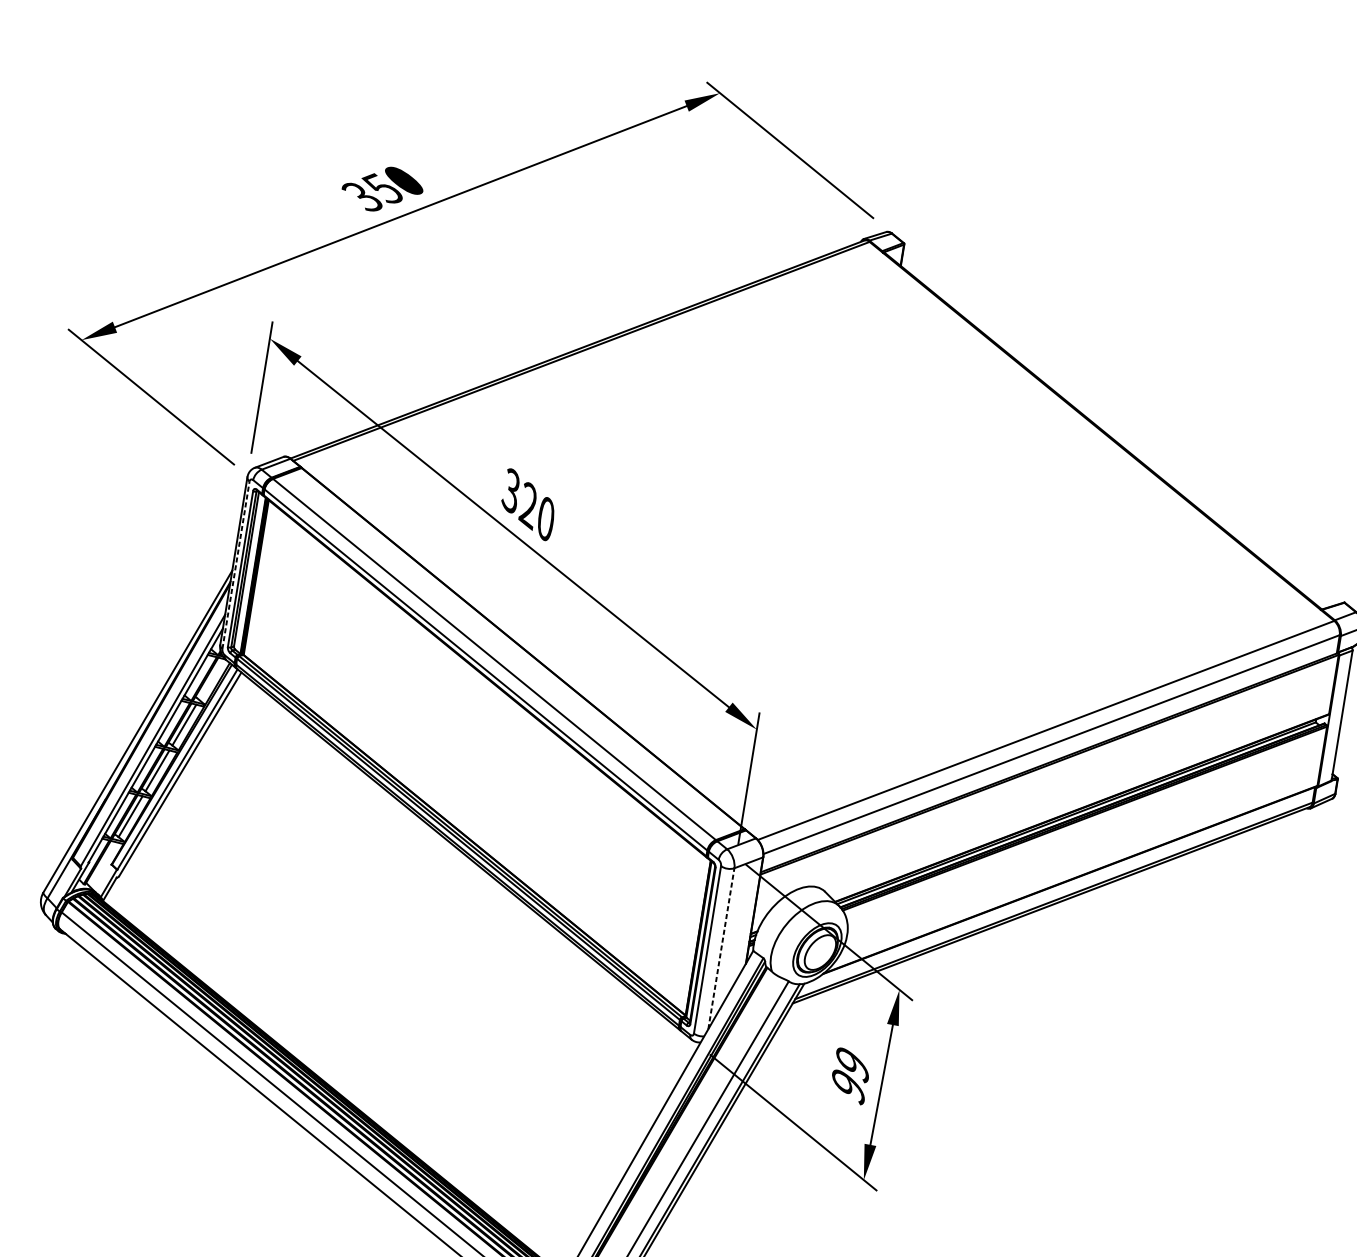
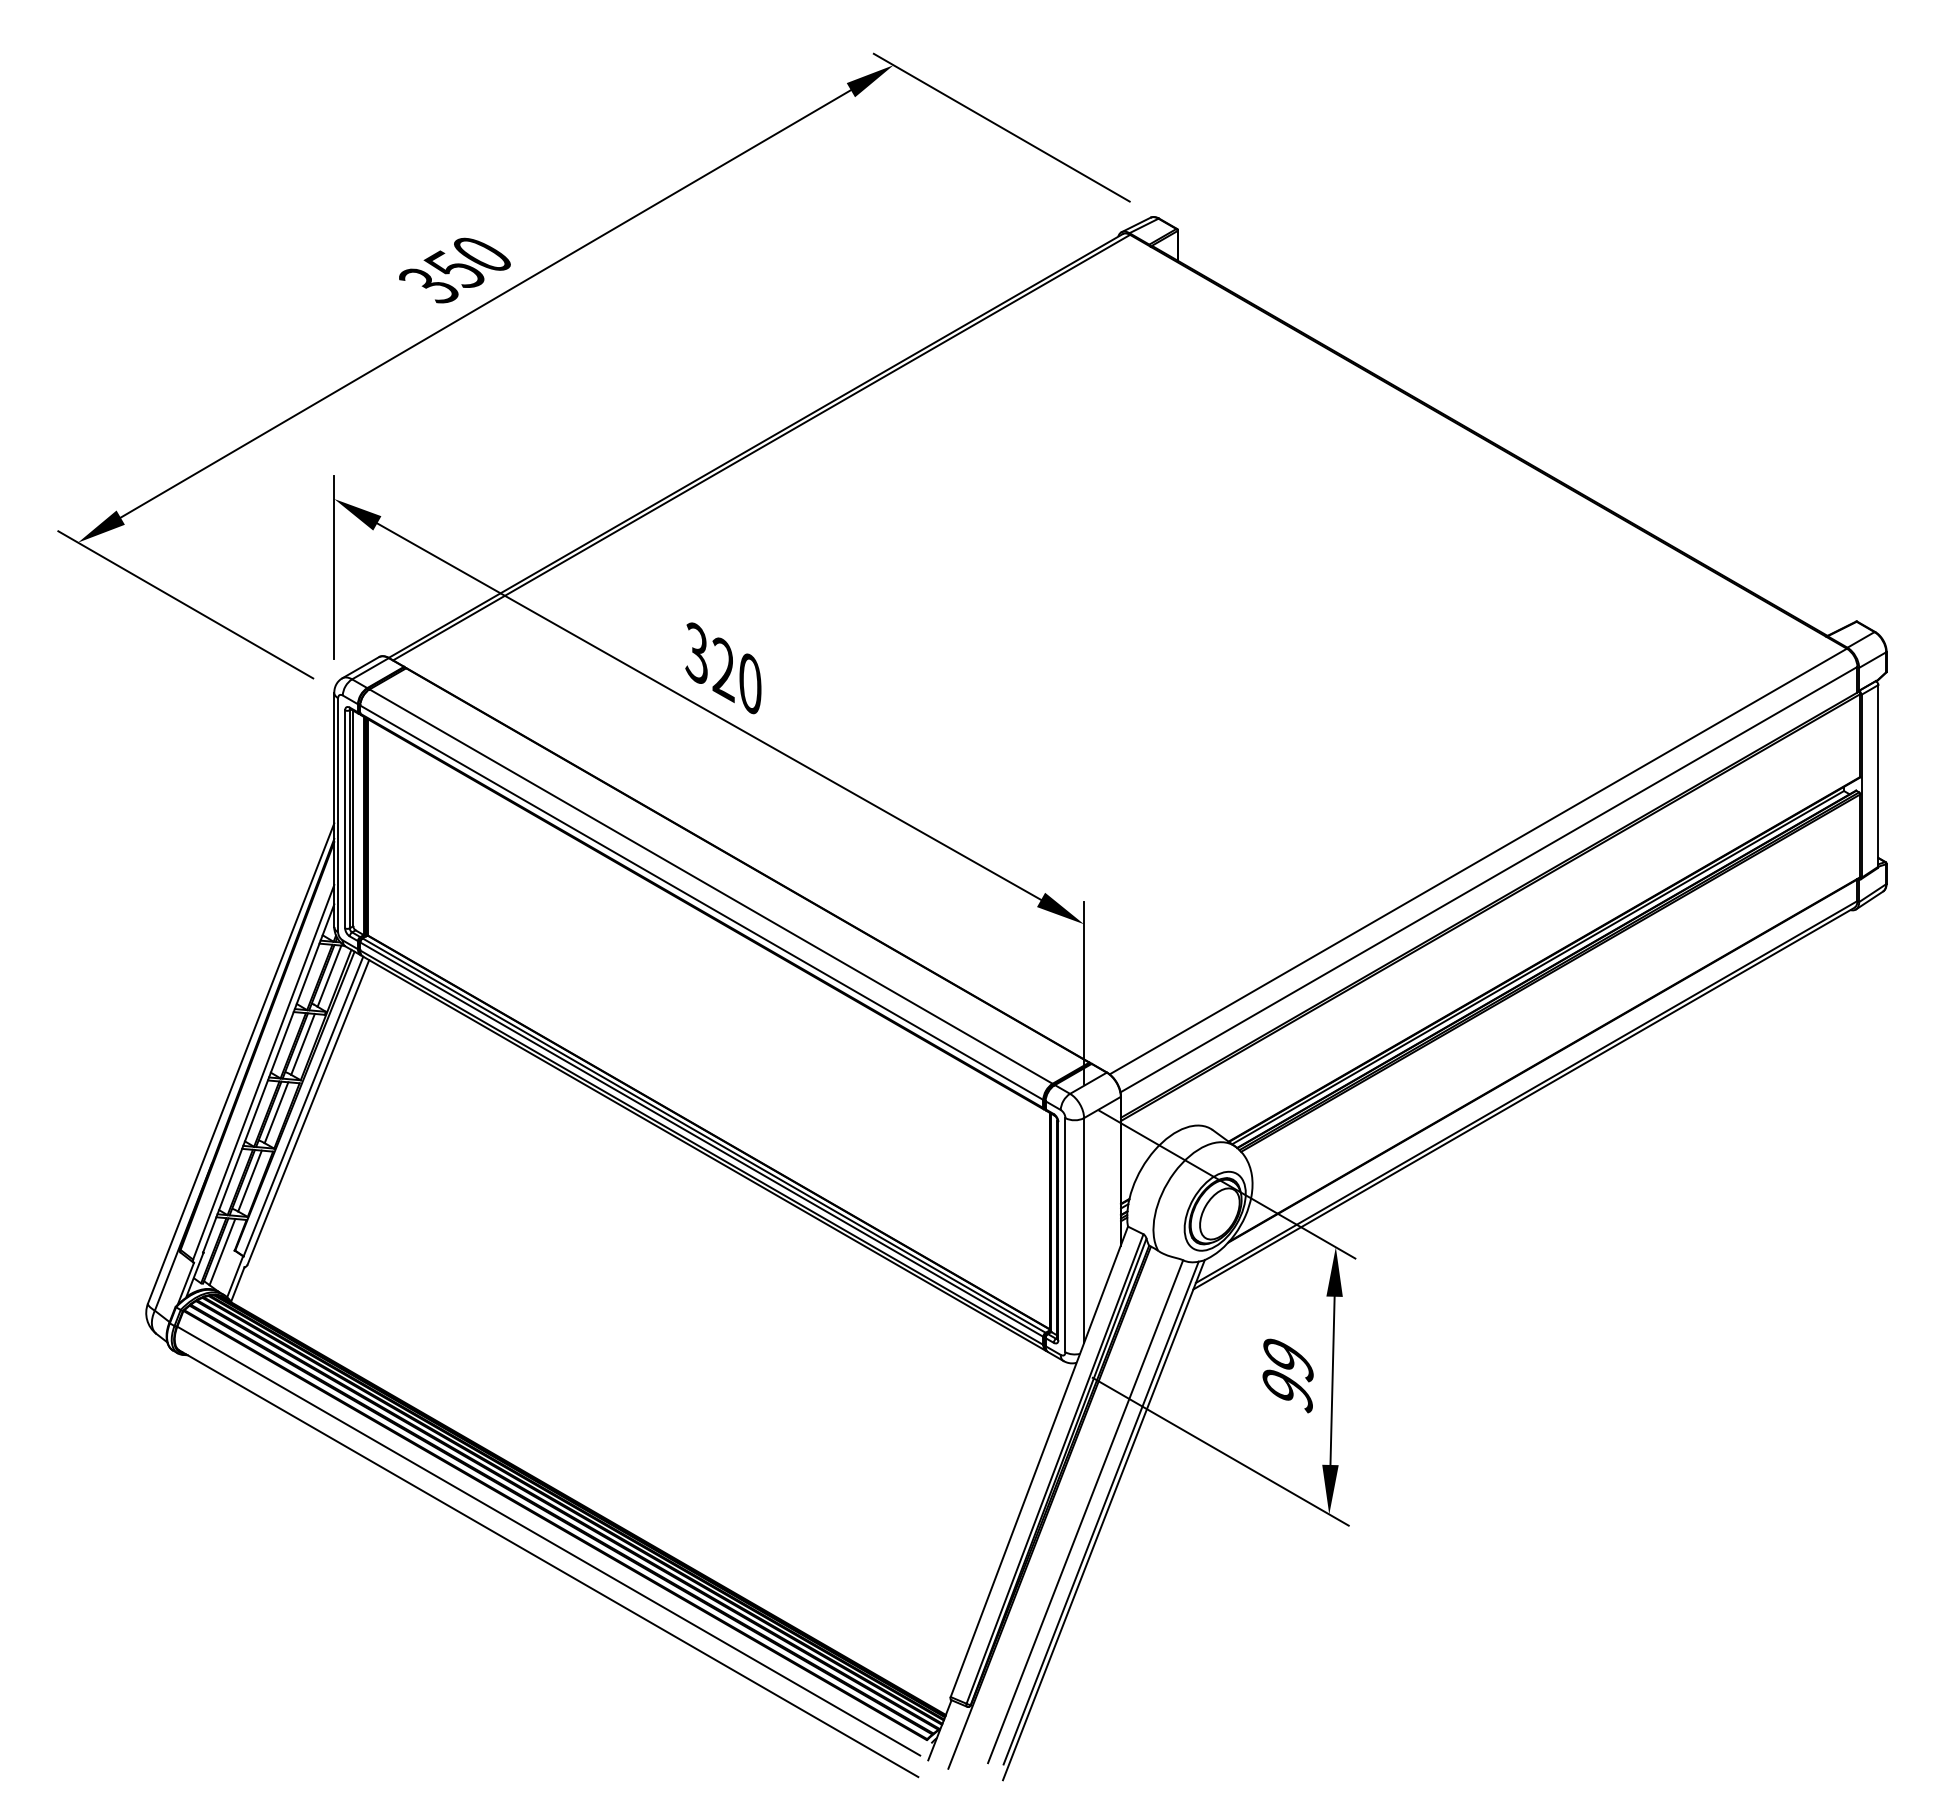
line: (236, 564) -> (338, 814), dashed -> solid
line: (211, 678) -> (329, 975), added
line: (102, 863) -> (222, 1251), added
line: (721, 948) -> (1084, 1230), dashed -> solid

